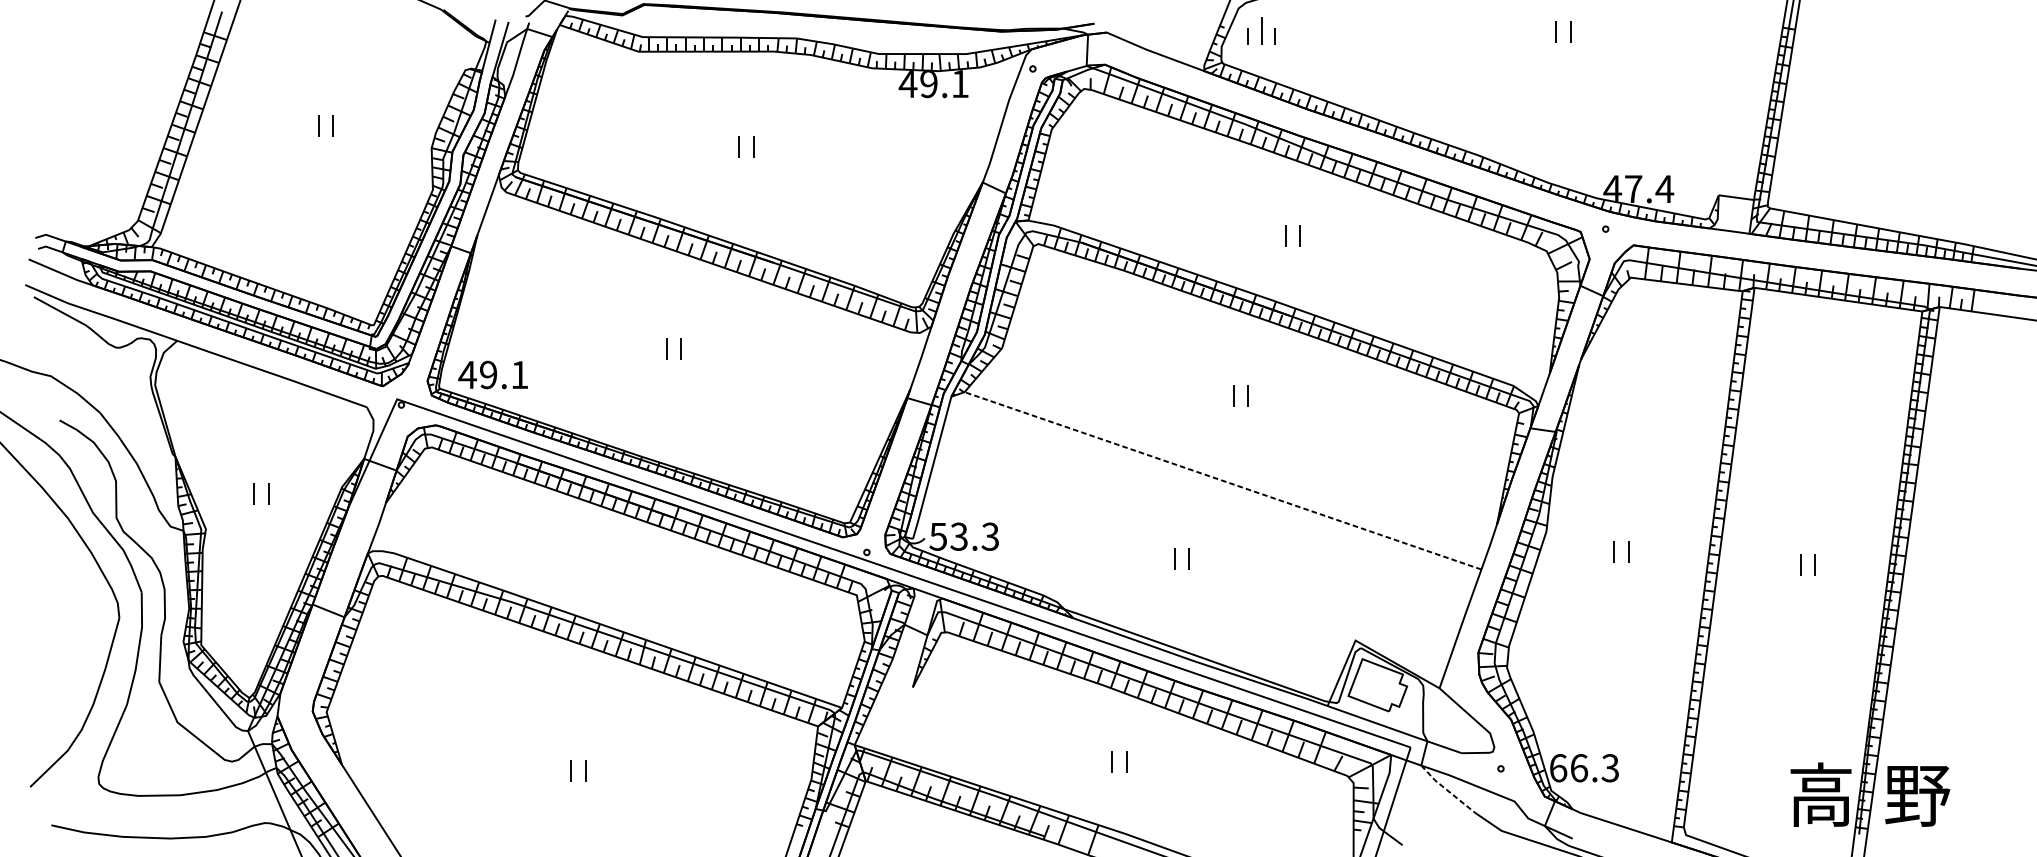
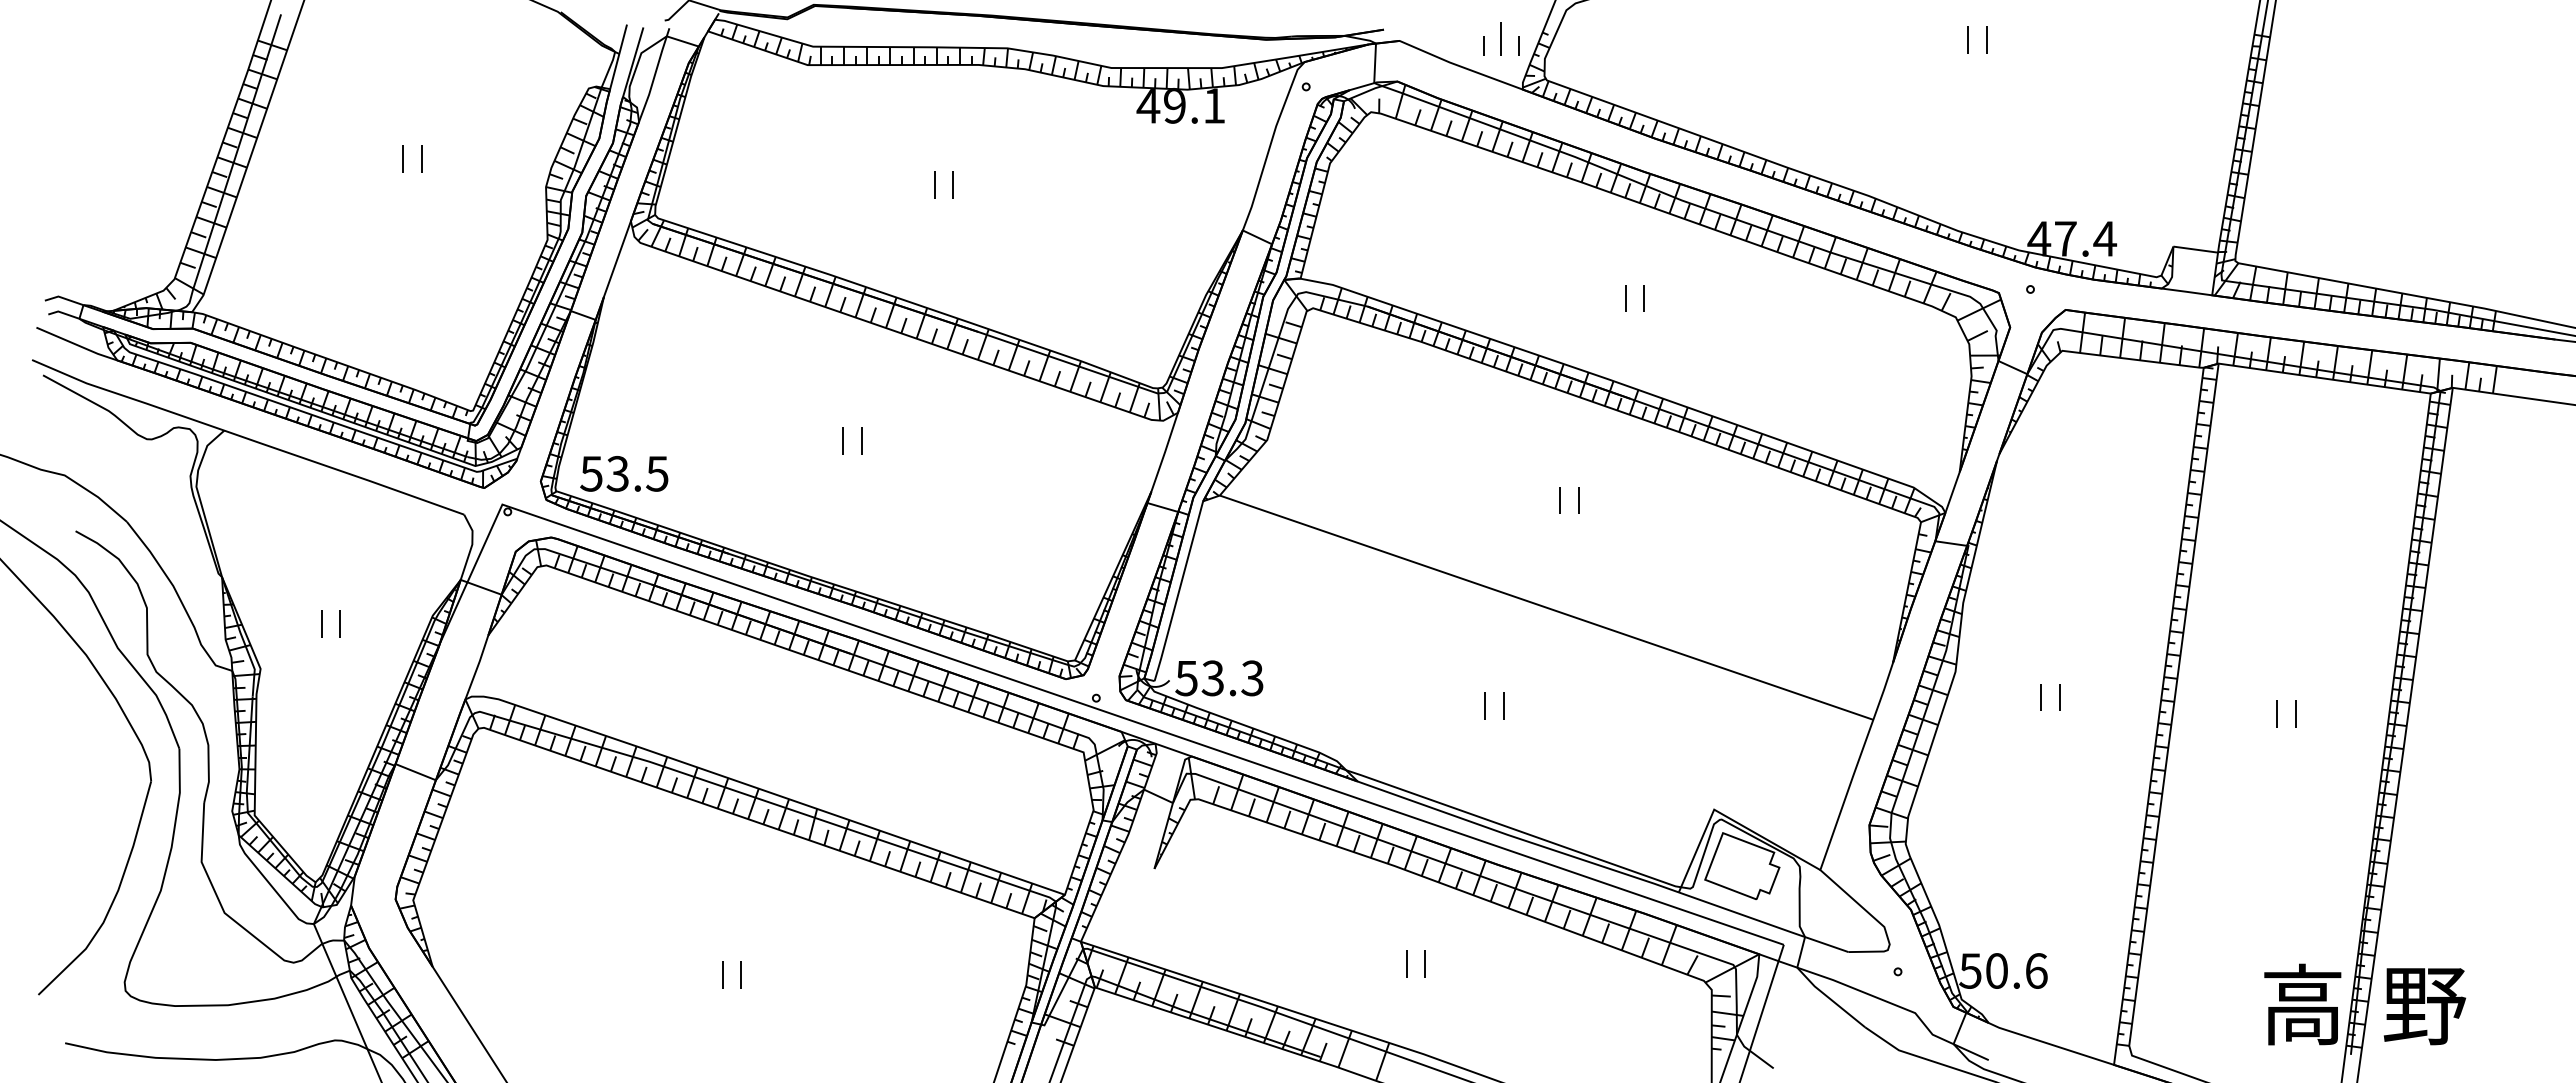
part: (1261, 30) -> (1501, 38), moved
text: (492, 374) -> (623, 473), 49.1 -> 53.5
line: (1222, 480) -> (1546, 607), dashed -> solid
text: (1584, 767) -> (2003, 970), 66.3 -> 50.6
line: (1446, 789) -> (1829, 998), dashed -> solid

